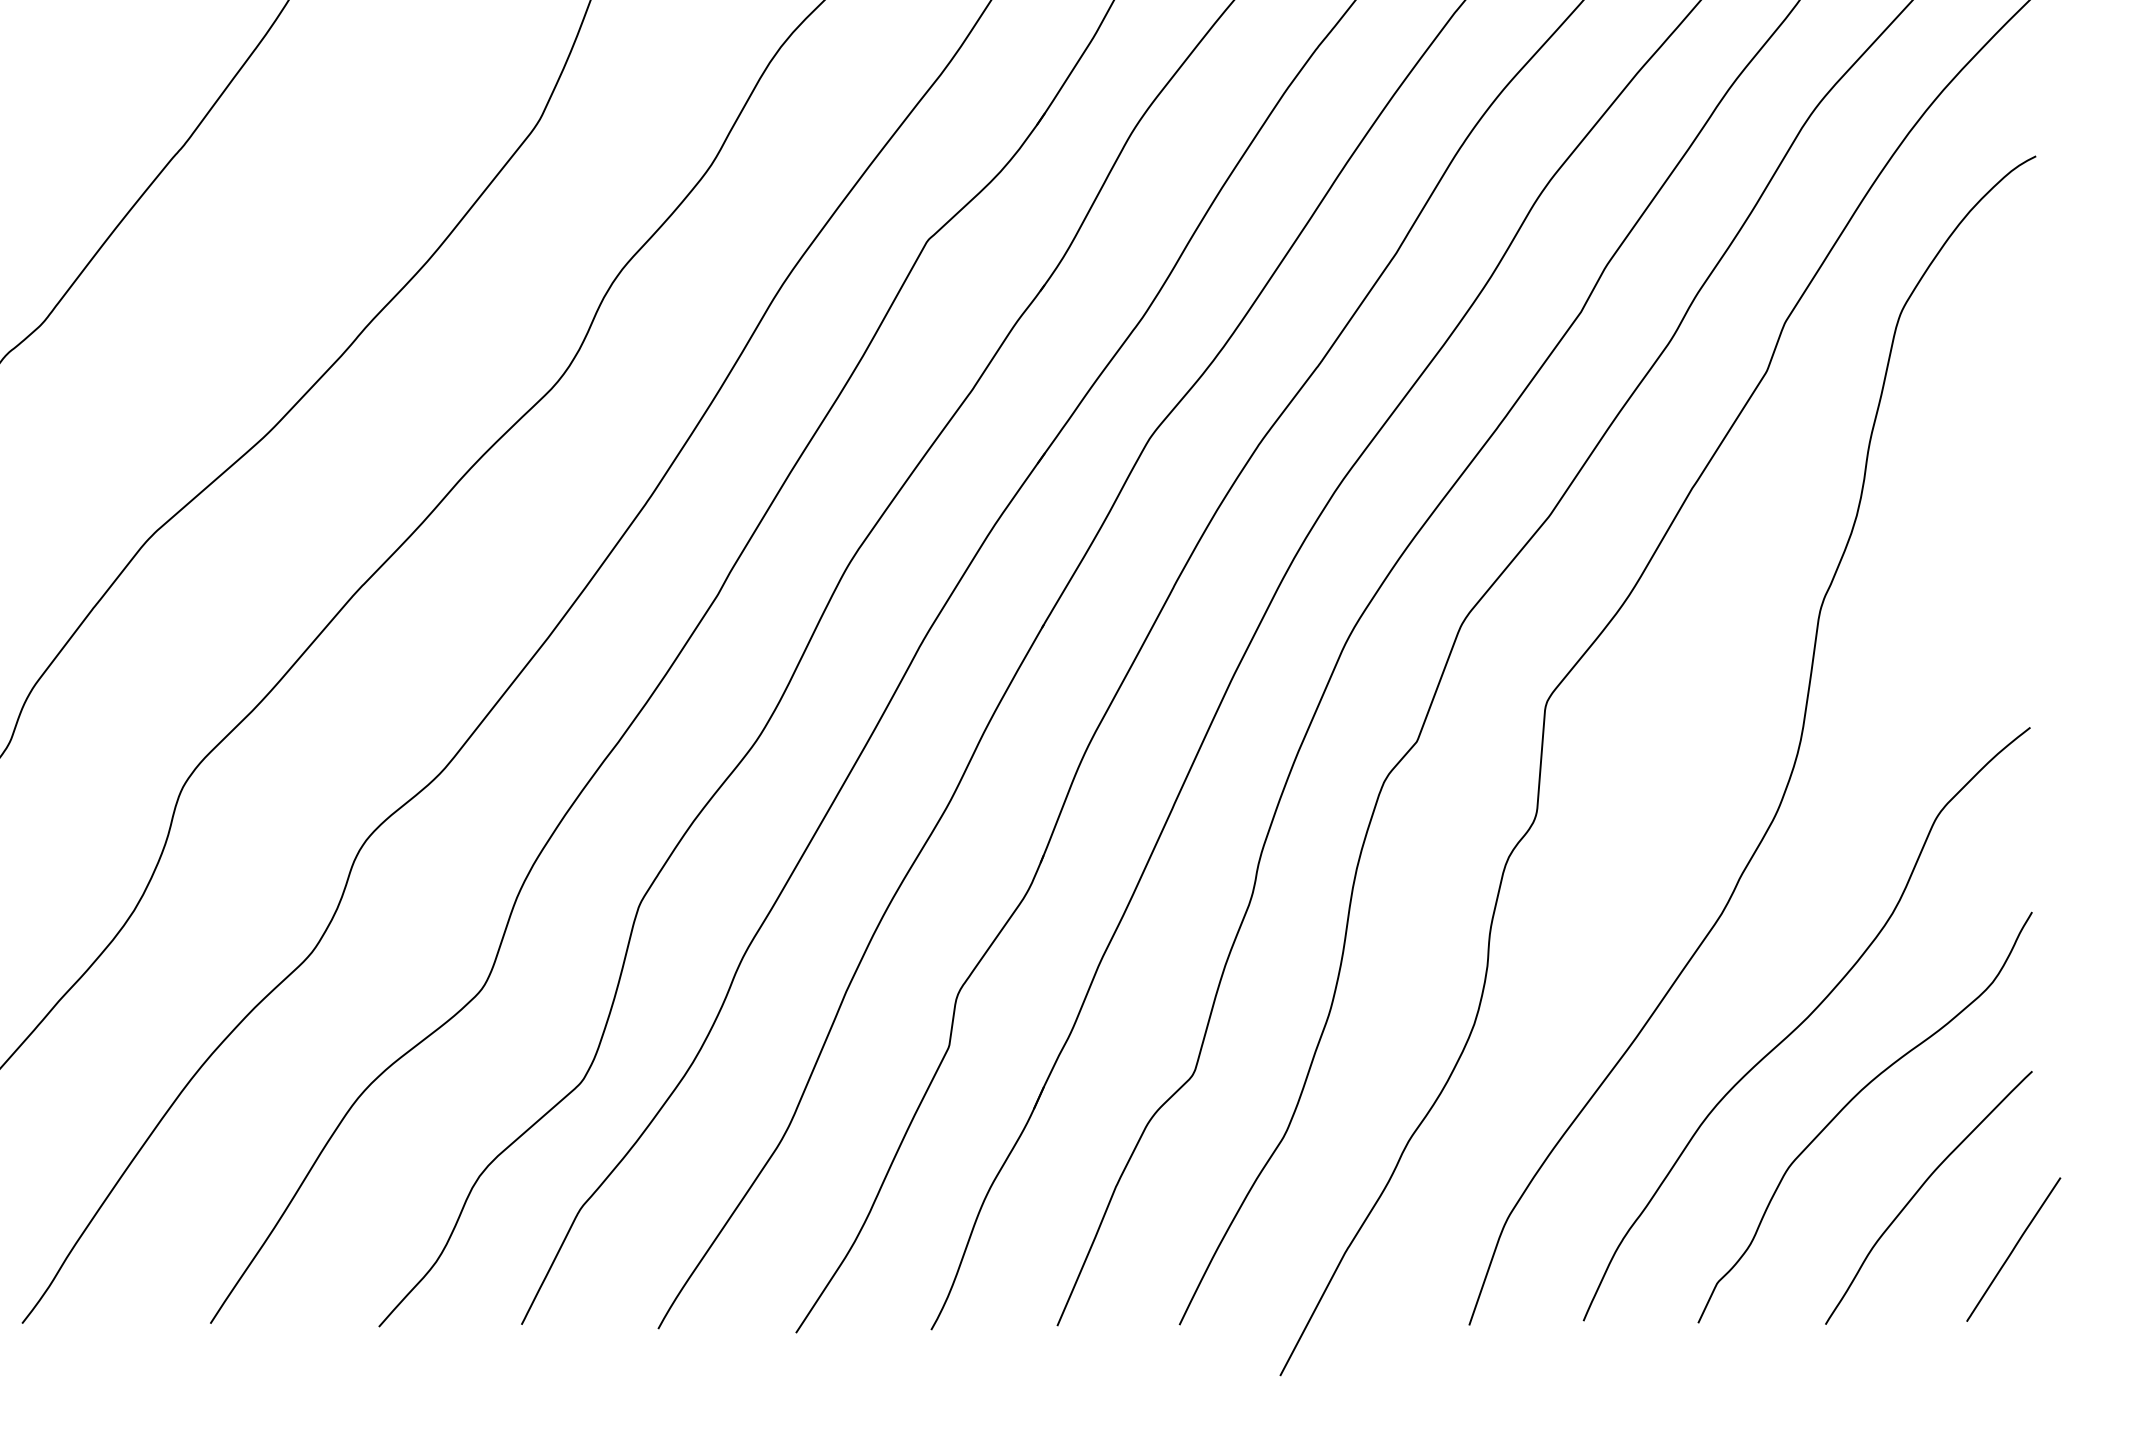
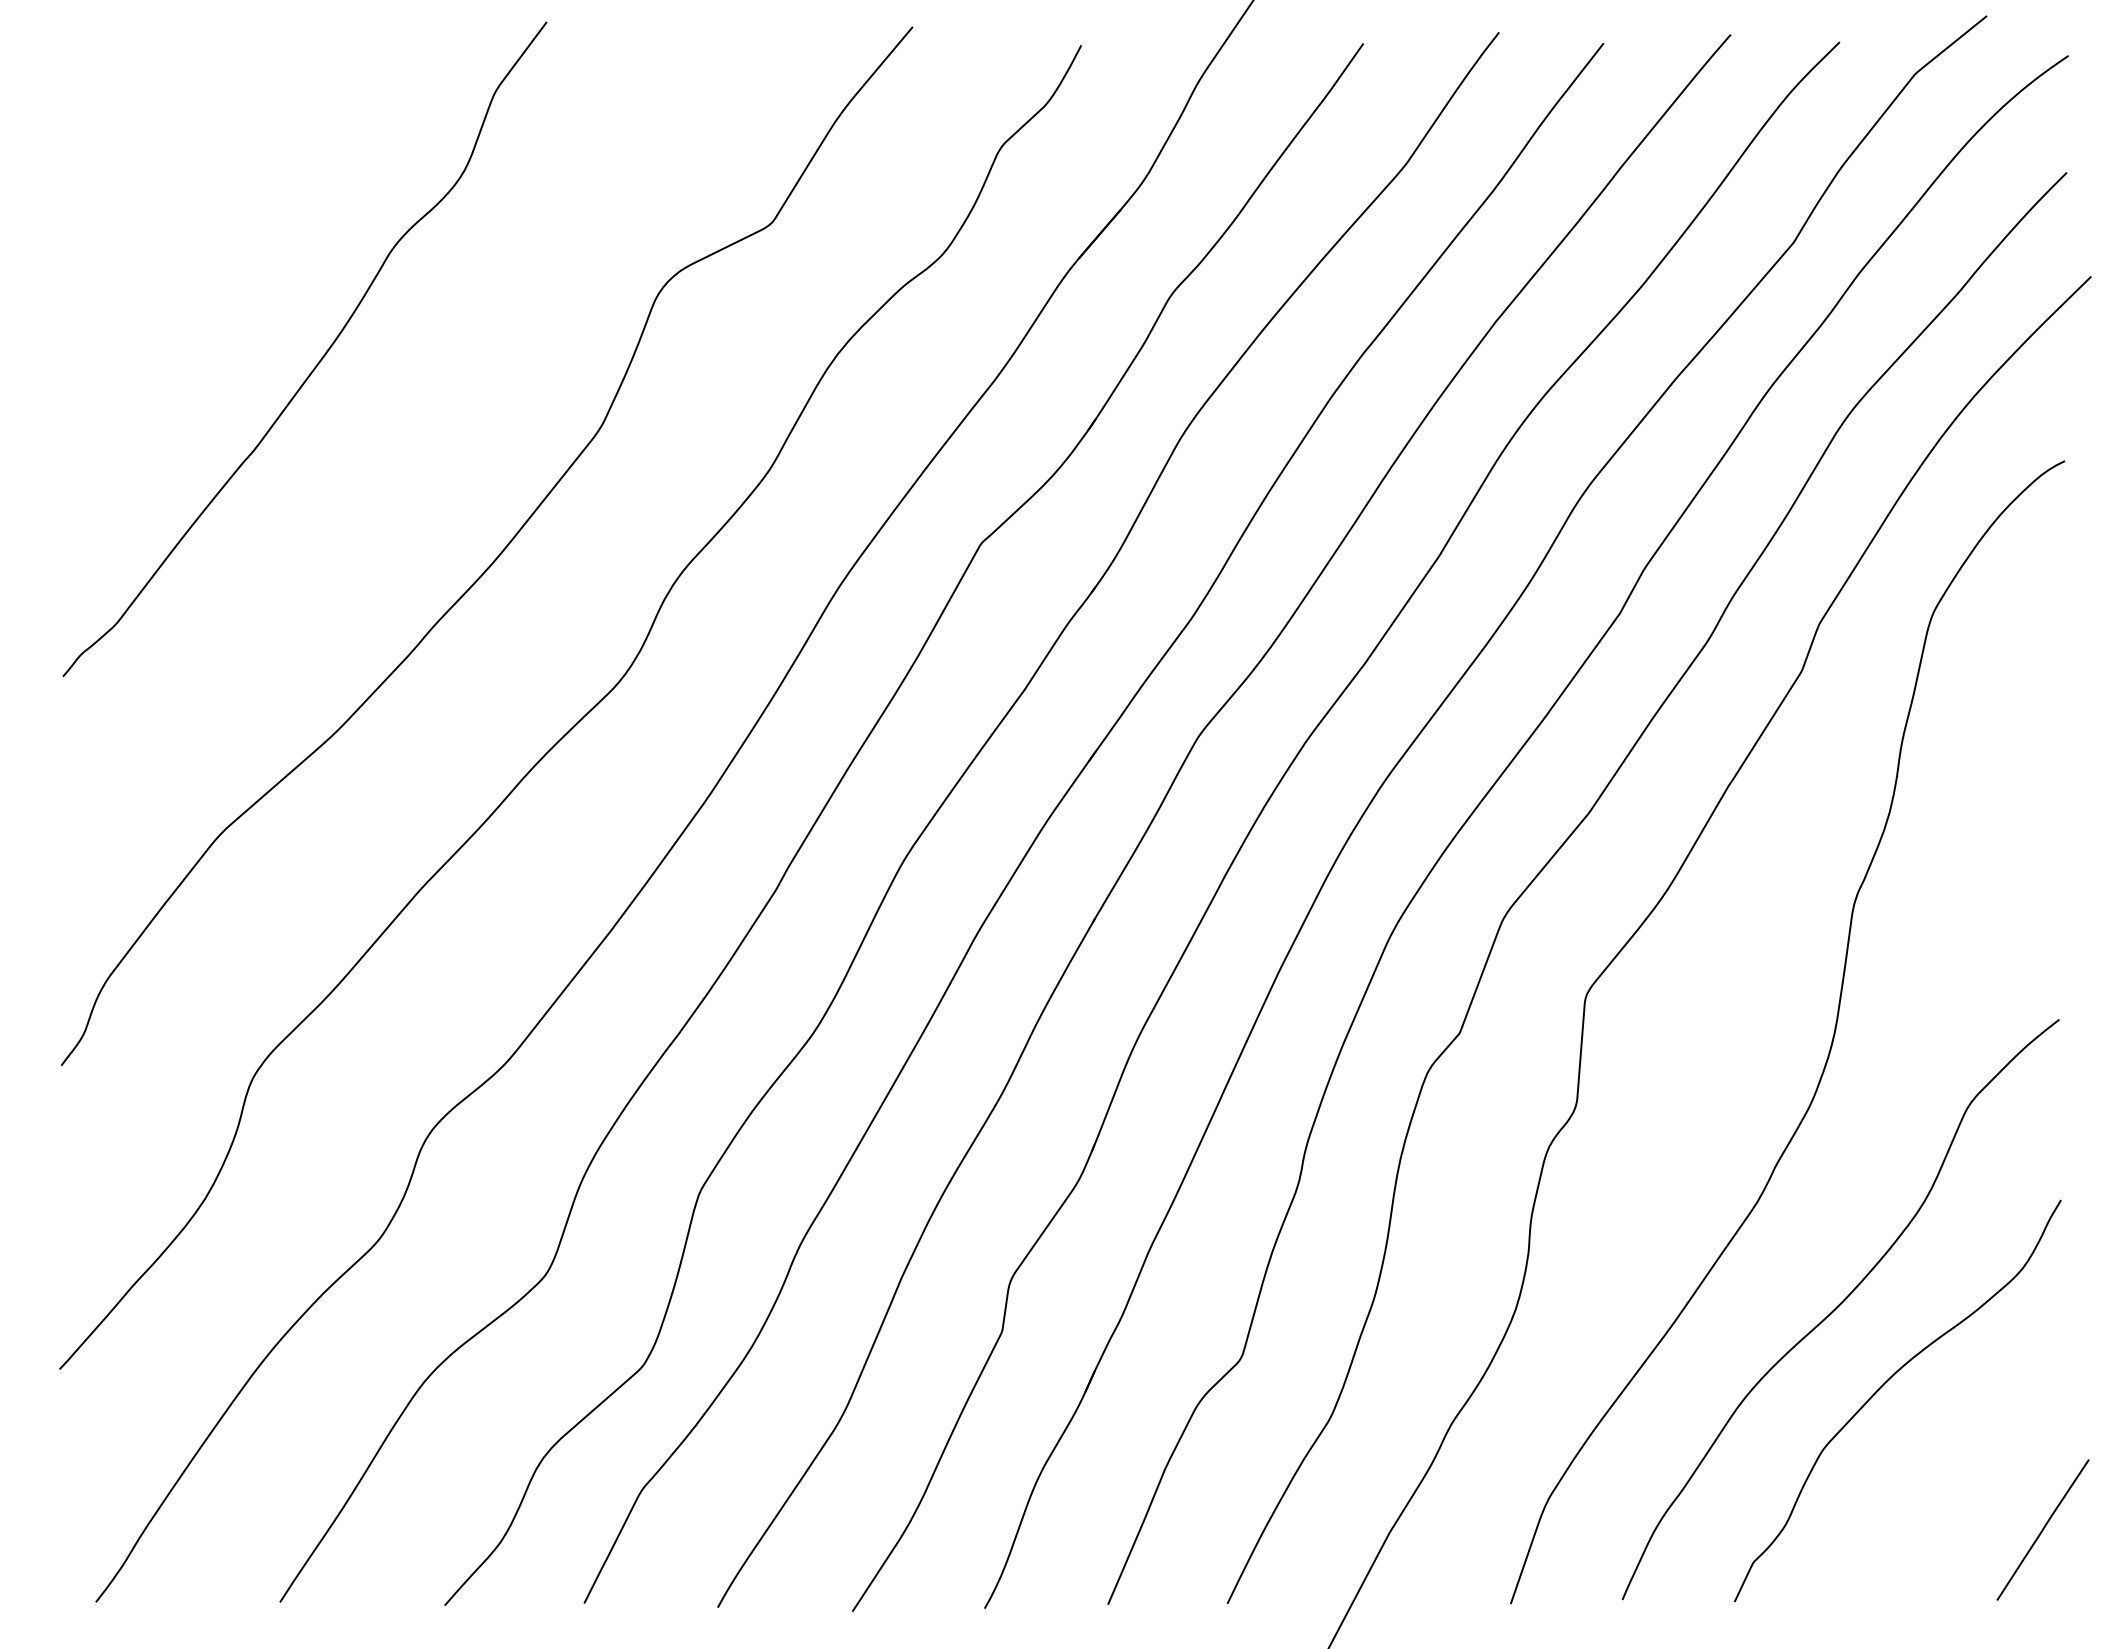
curve: (1918, 1192) -> (1949, 1474), removed

